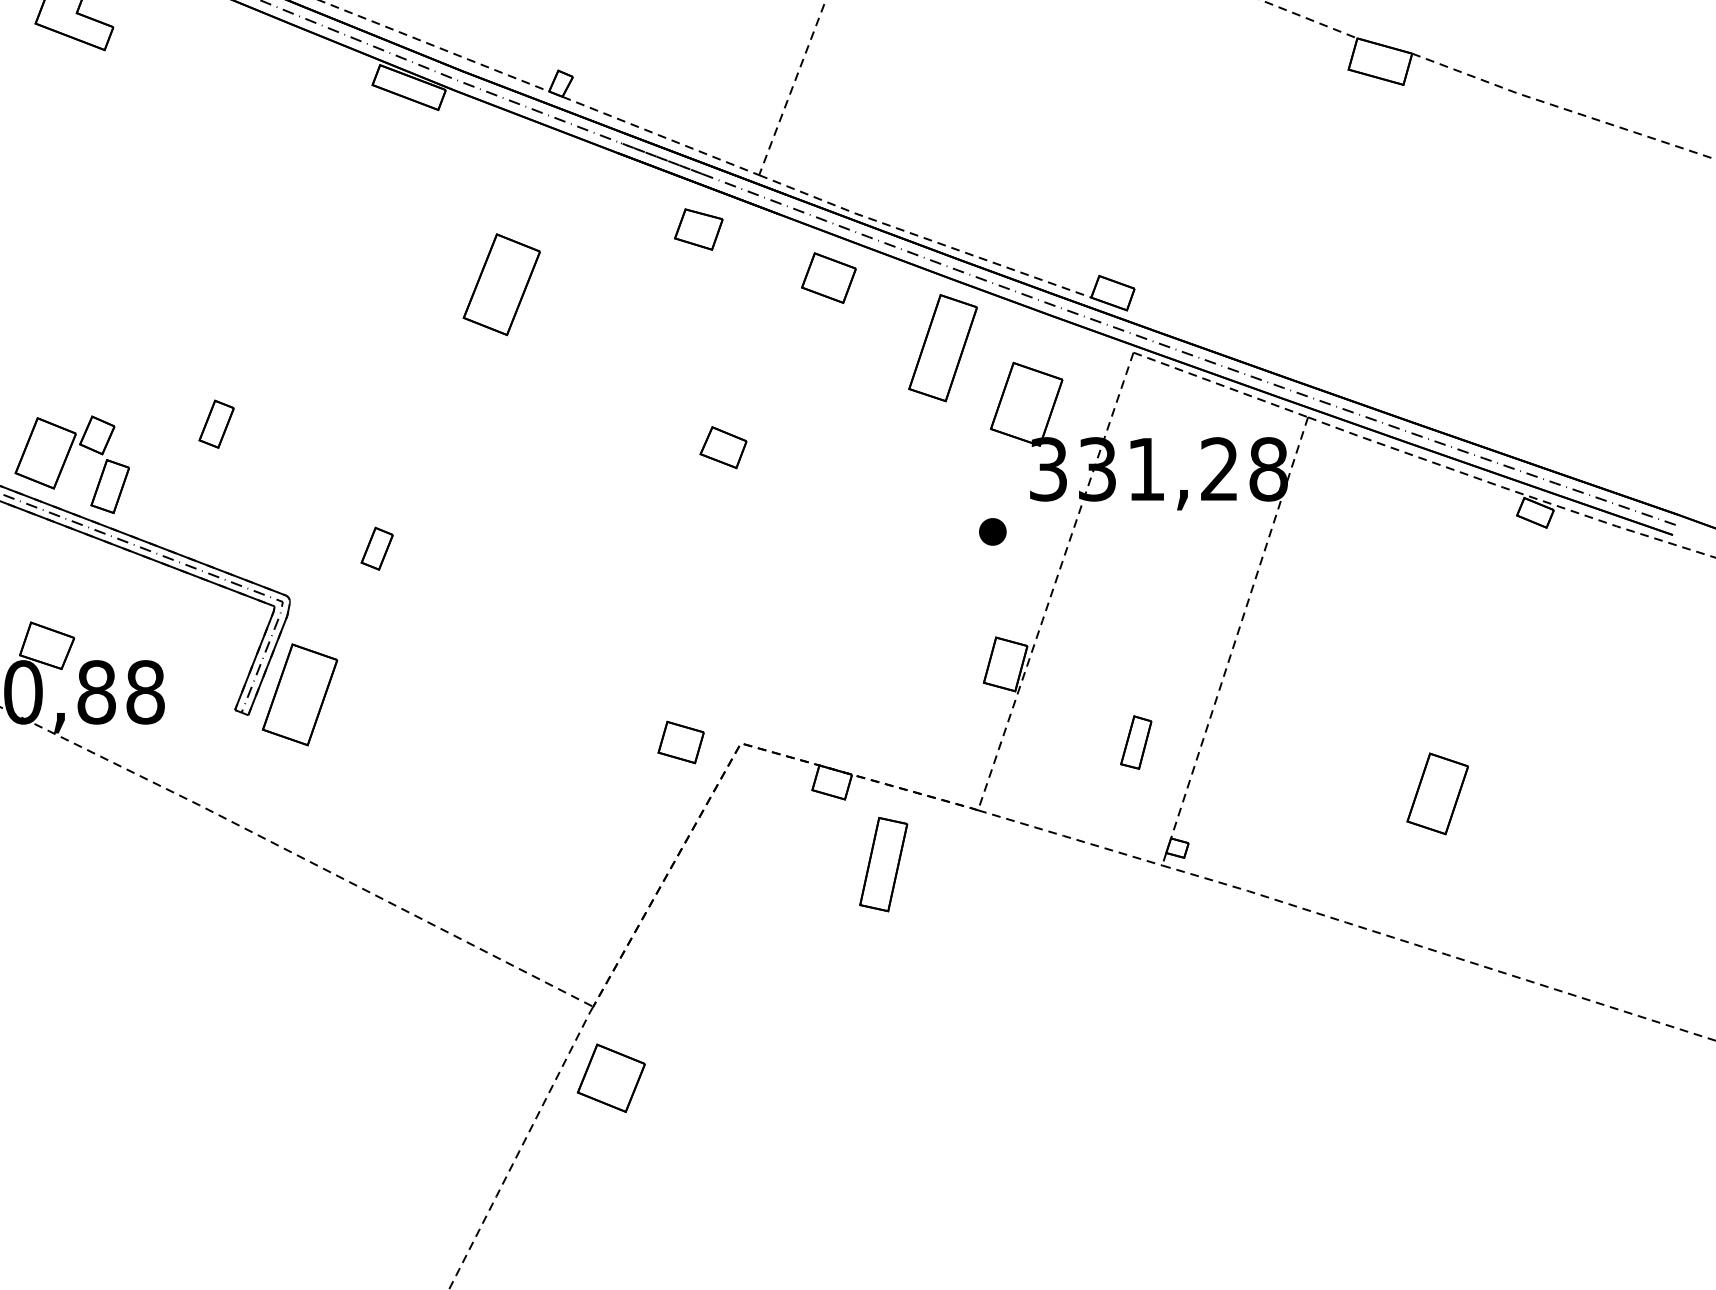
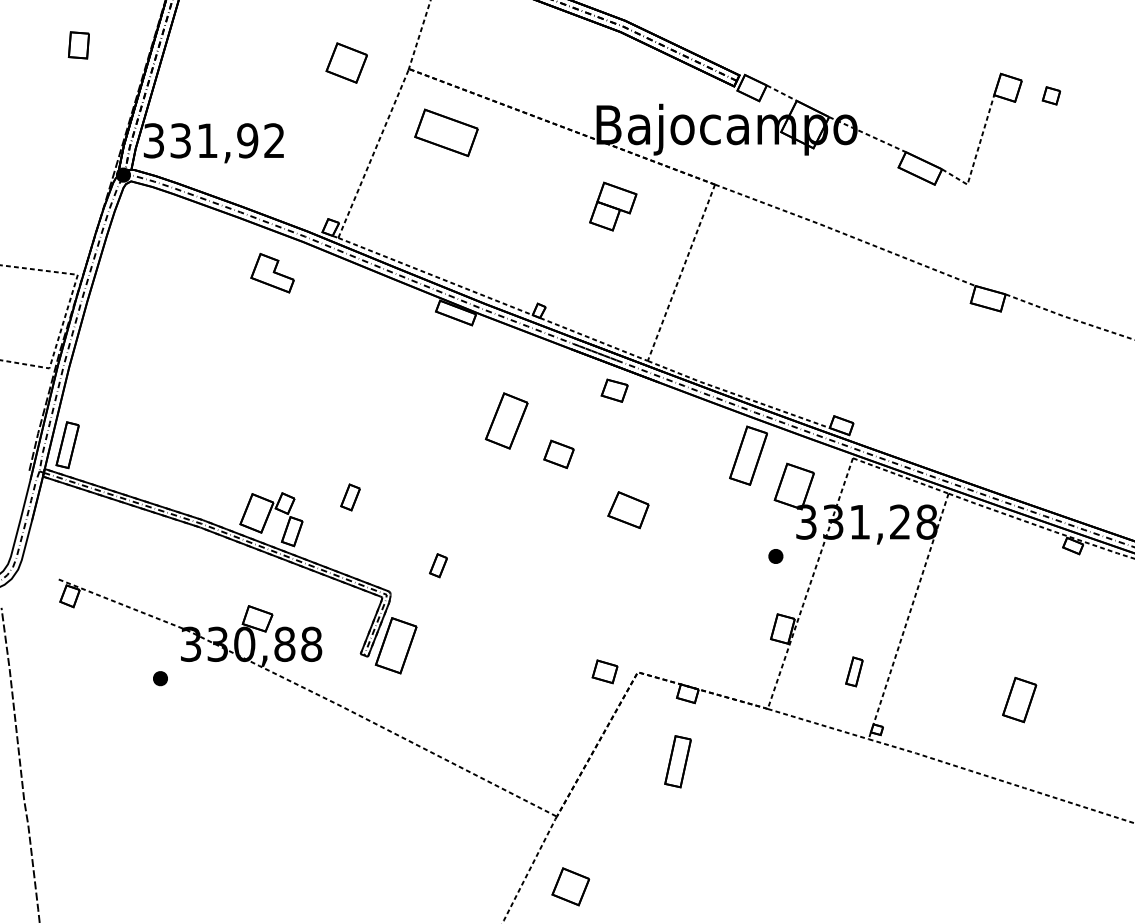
part: (827, 278) -> (558, 454), moved
part: (722, 448) -> (627, 510), size x1.6
part: (882, 864) -> (677, 761), moved
part: (610, 1077) -> (570, 886), moved

